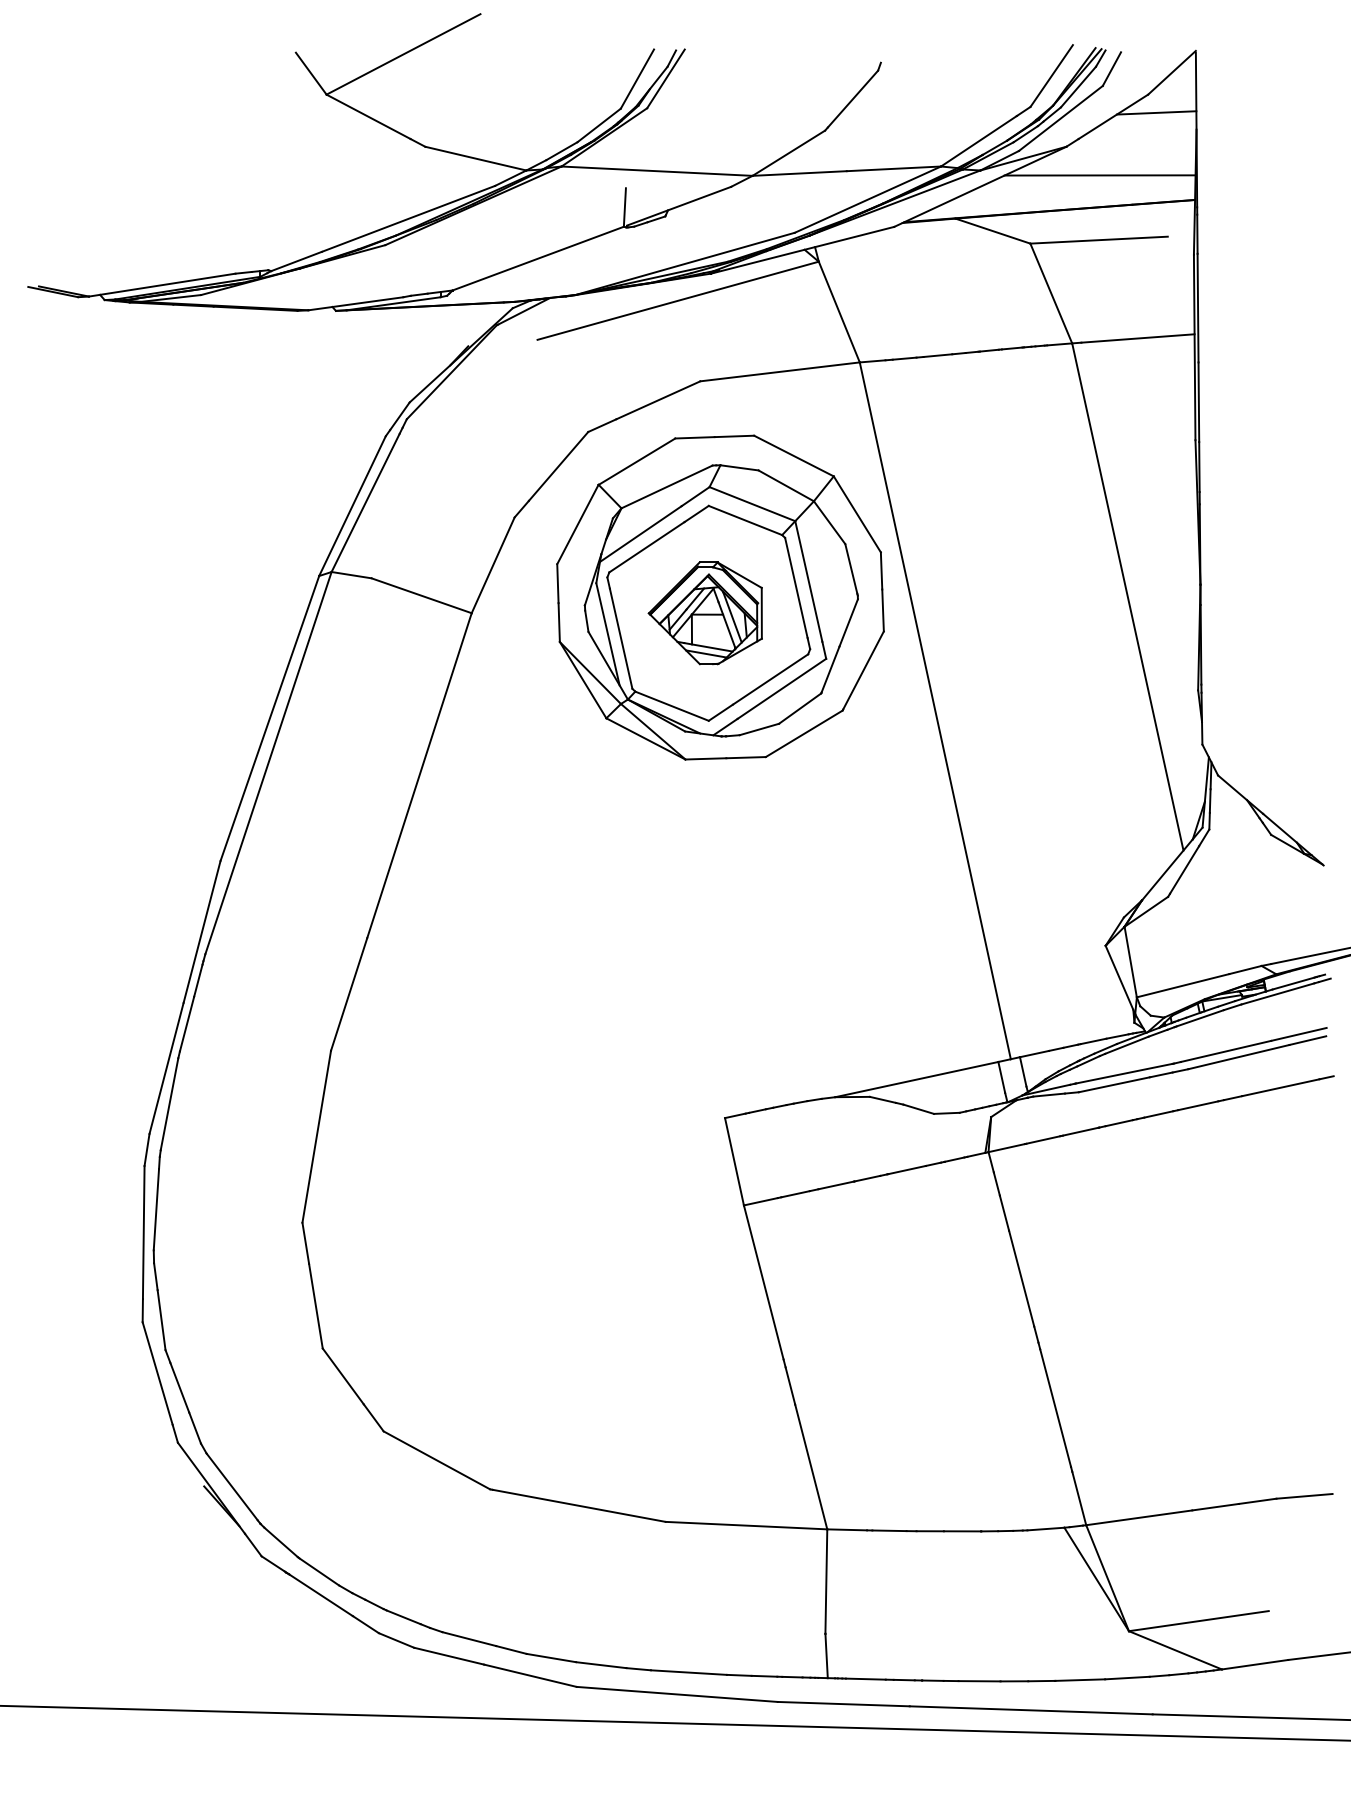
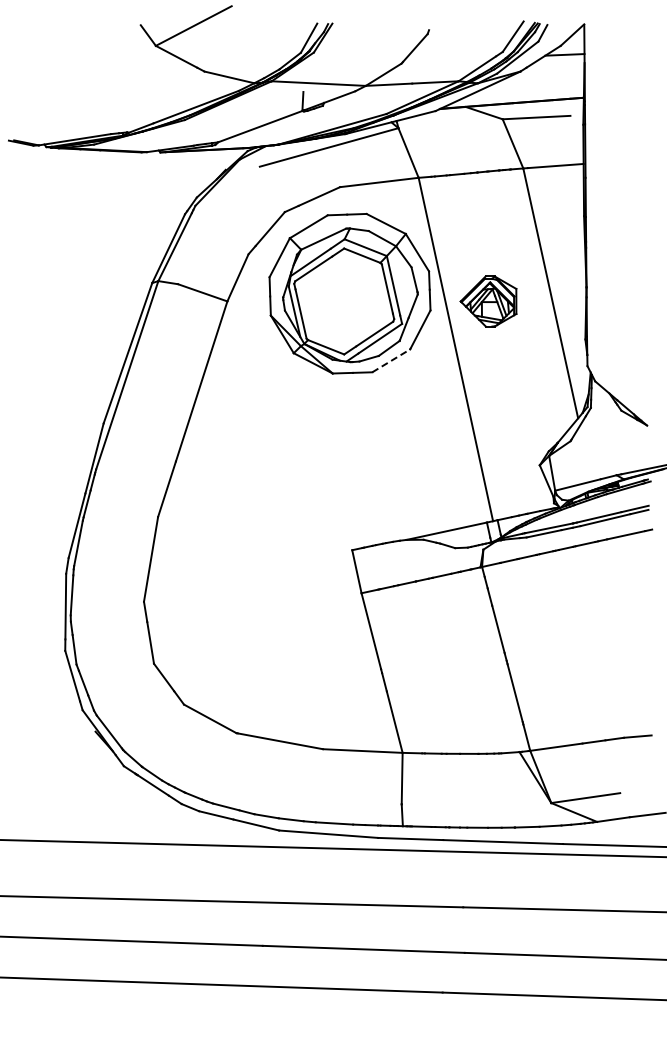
line: (1100, 175) -> (537, 85), removed
part: (705, 613) -> (488, 301), moved
line: (804, 733) -> (391, 360), solid -> dashed

